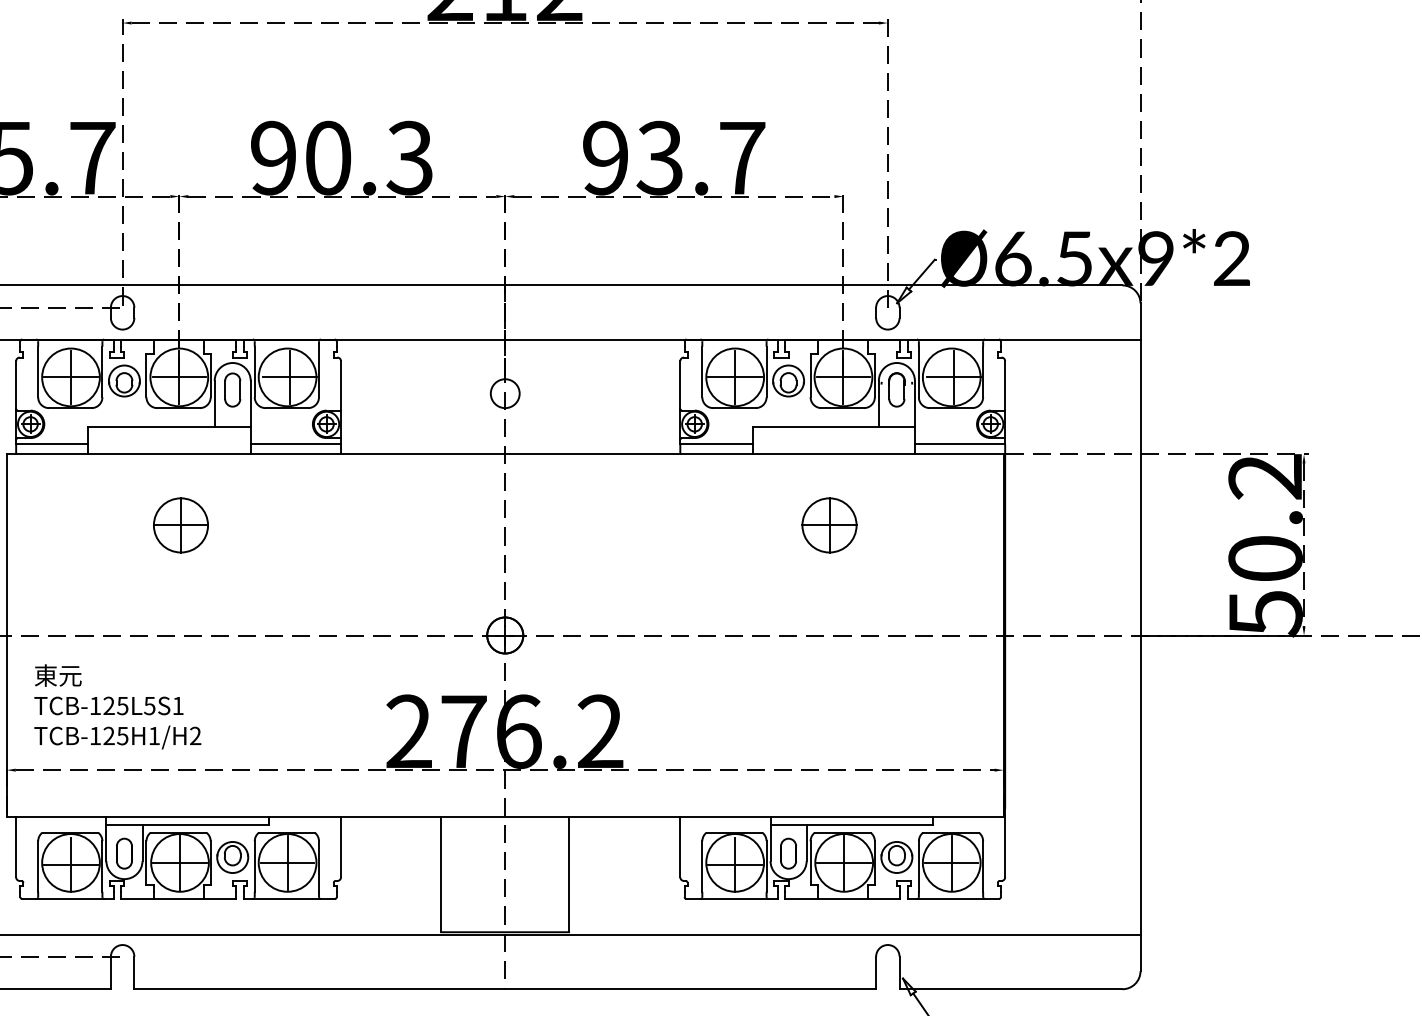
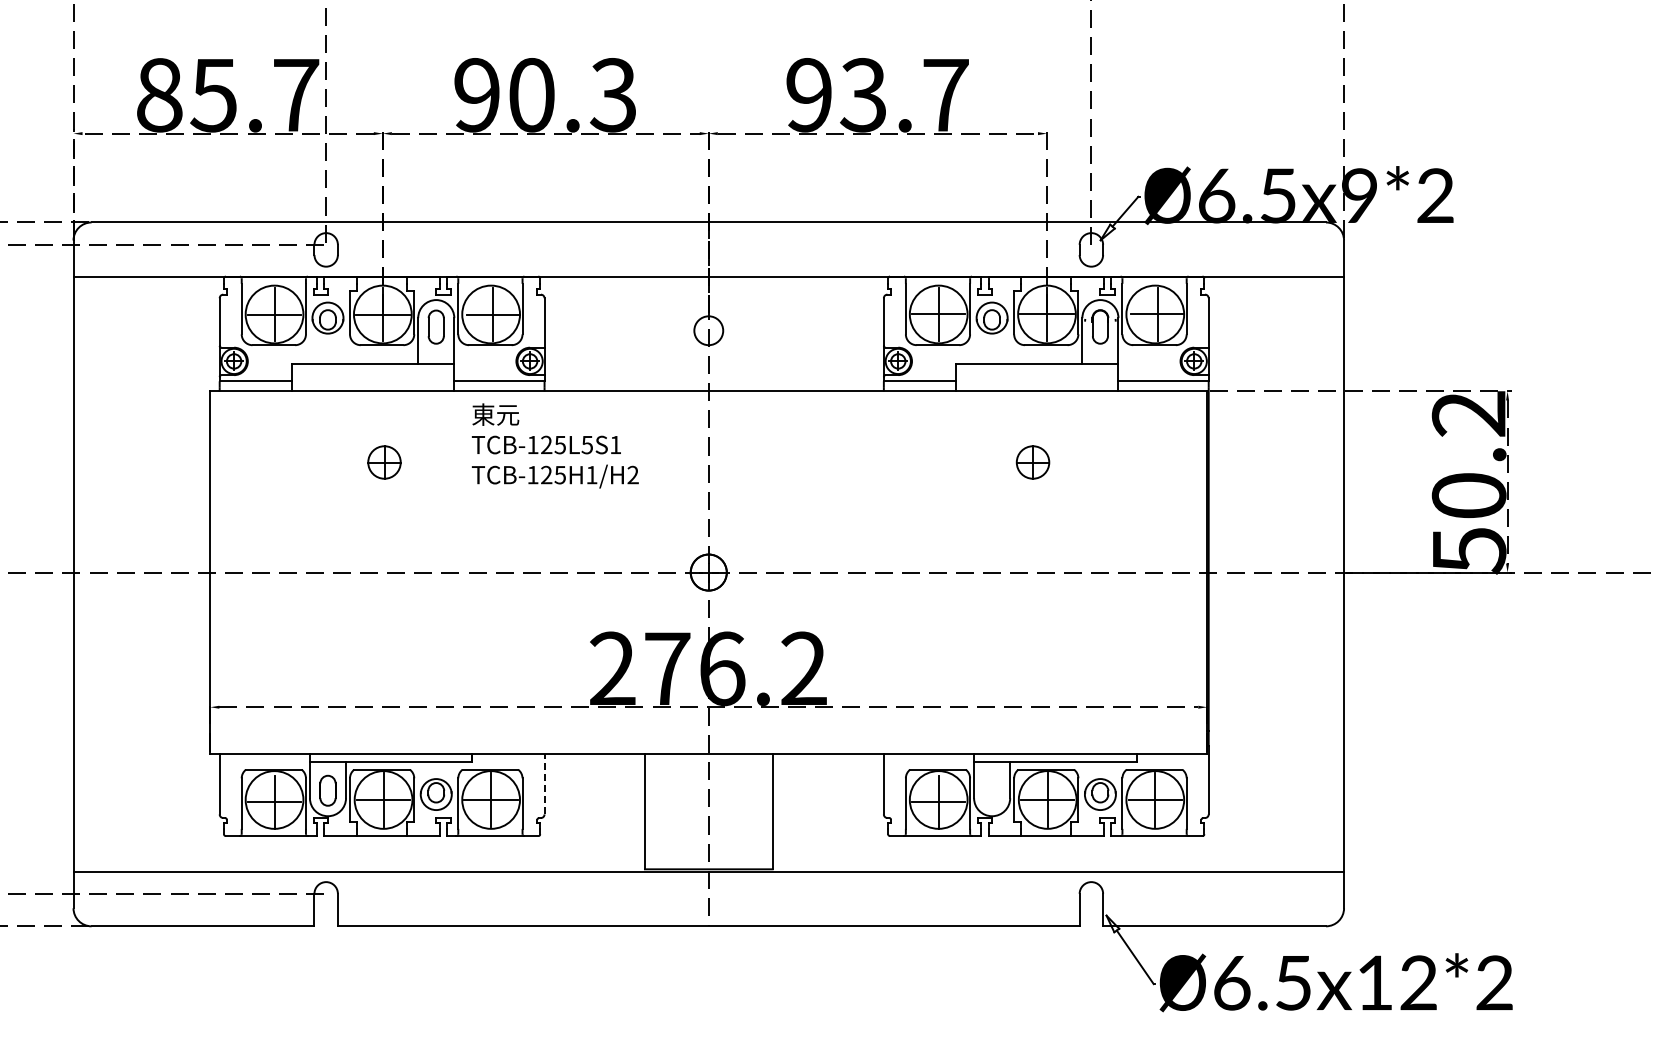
part: (180, 525) -> (384, 462), size x0.6
part: (828, 525) -> (1032, 462), size x0.6
text: (116, 706) -> (554, 445), moved
line: (340, 846) -> (544, 783), solid -> dashed
part: (787, 853) -> (991, 790), removed

